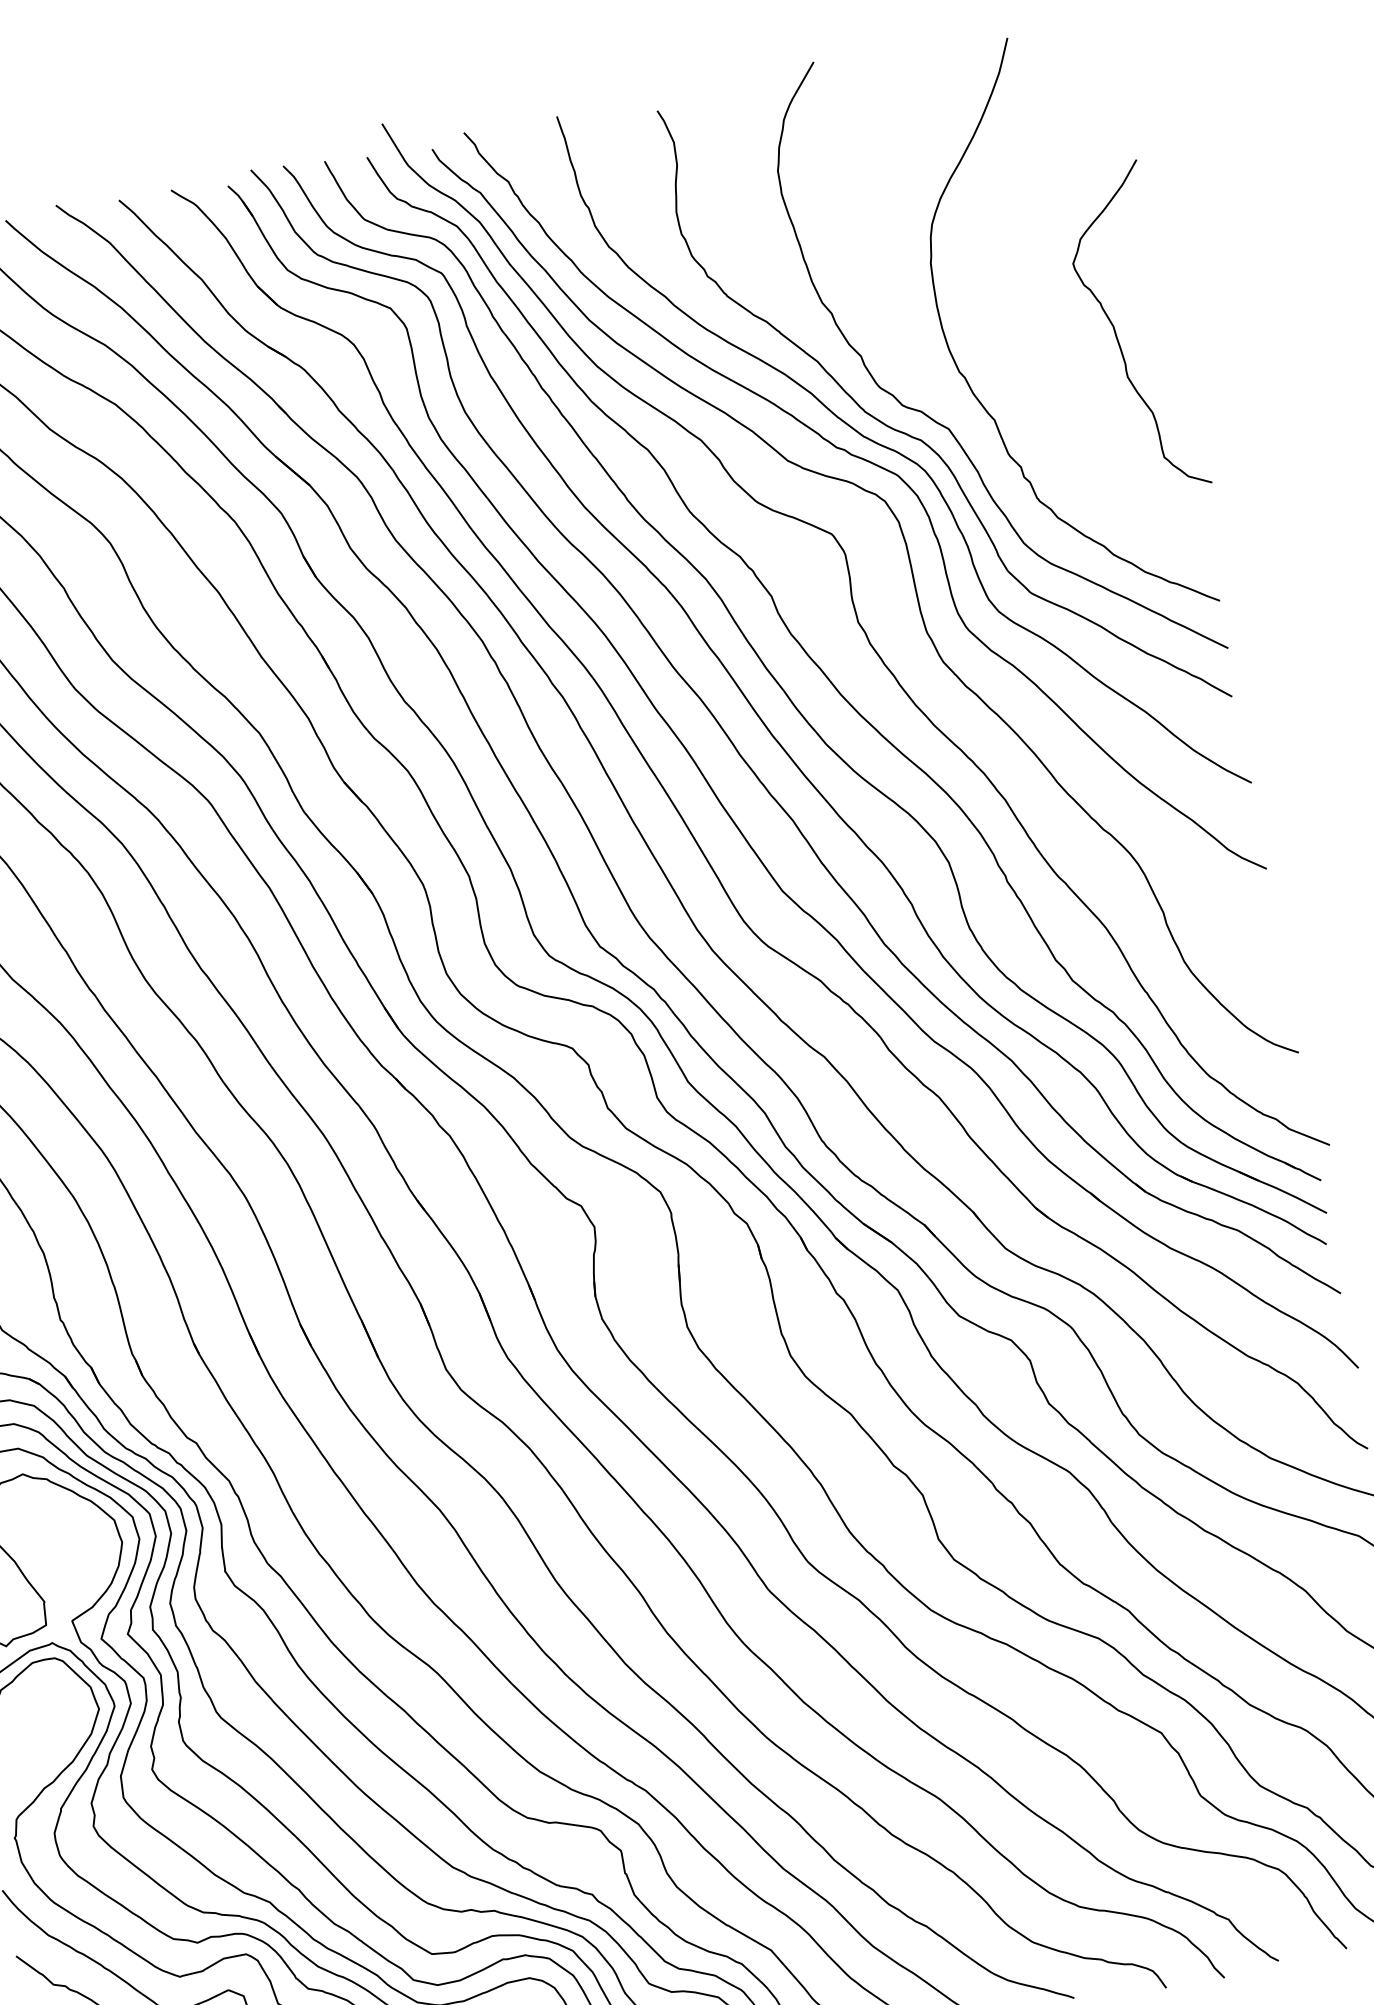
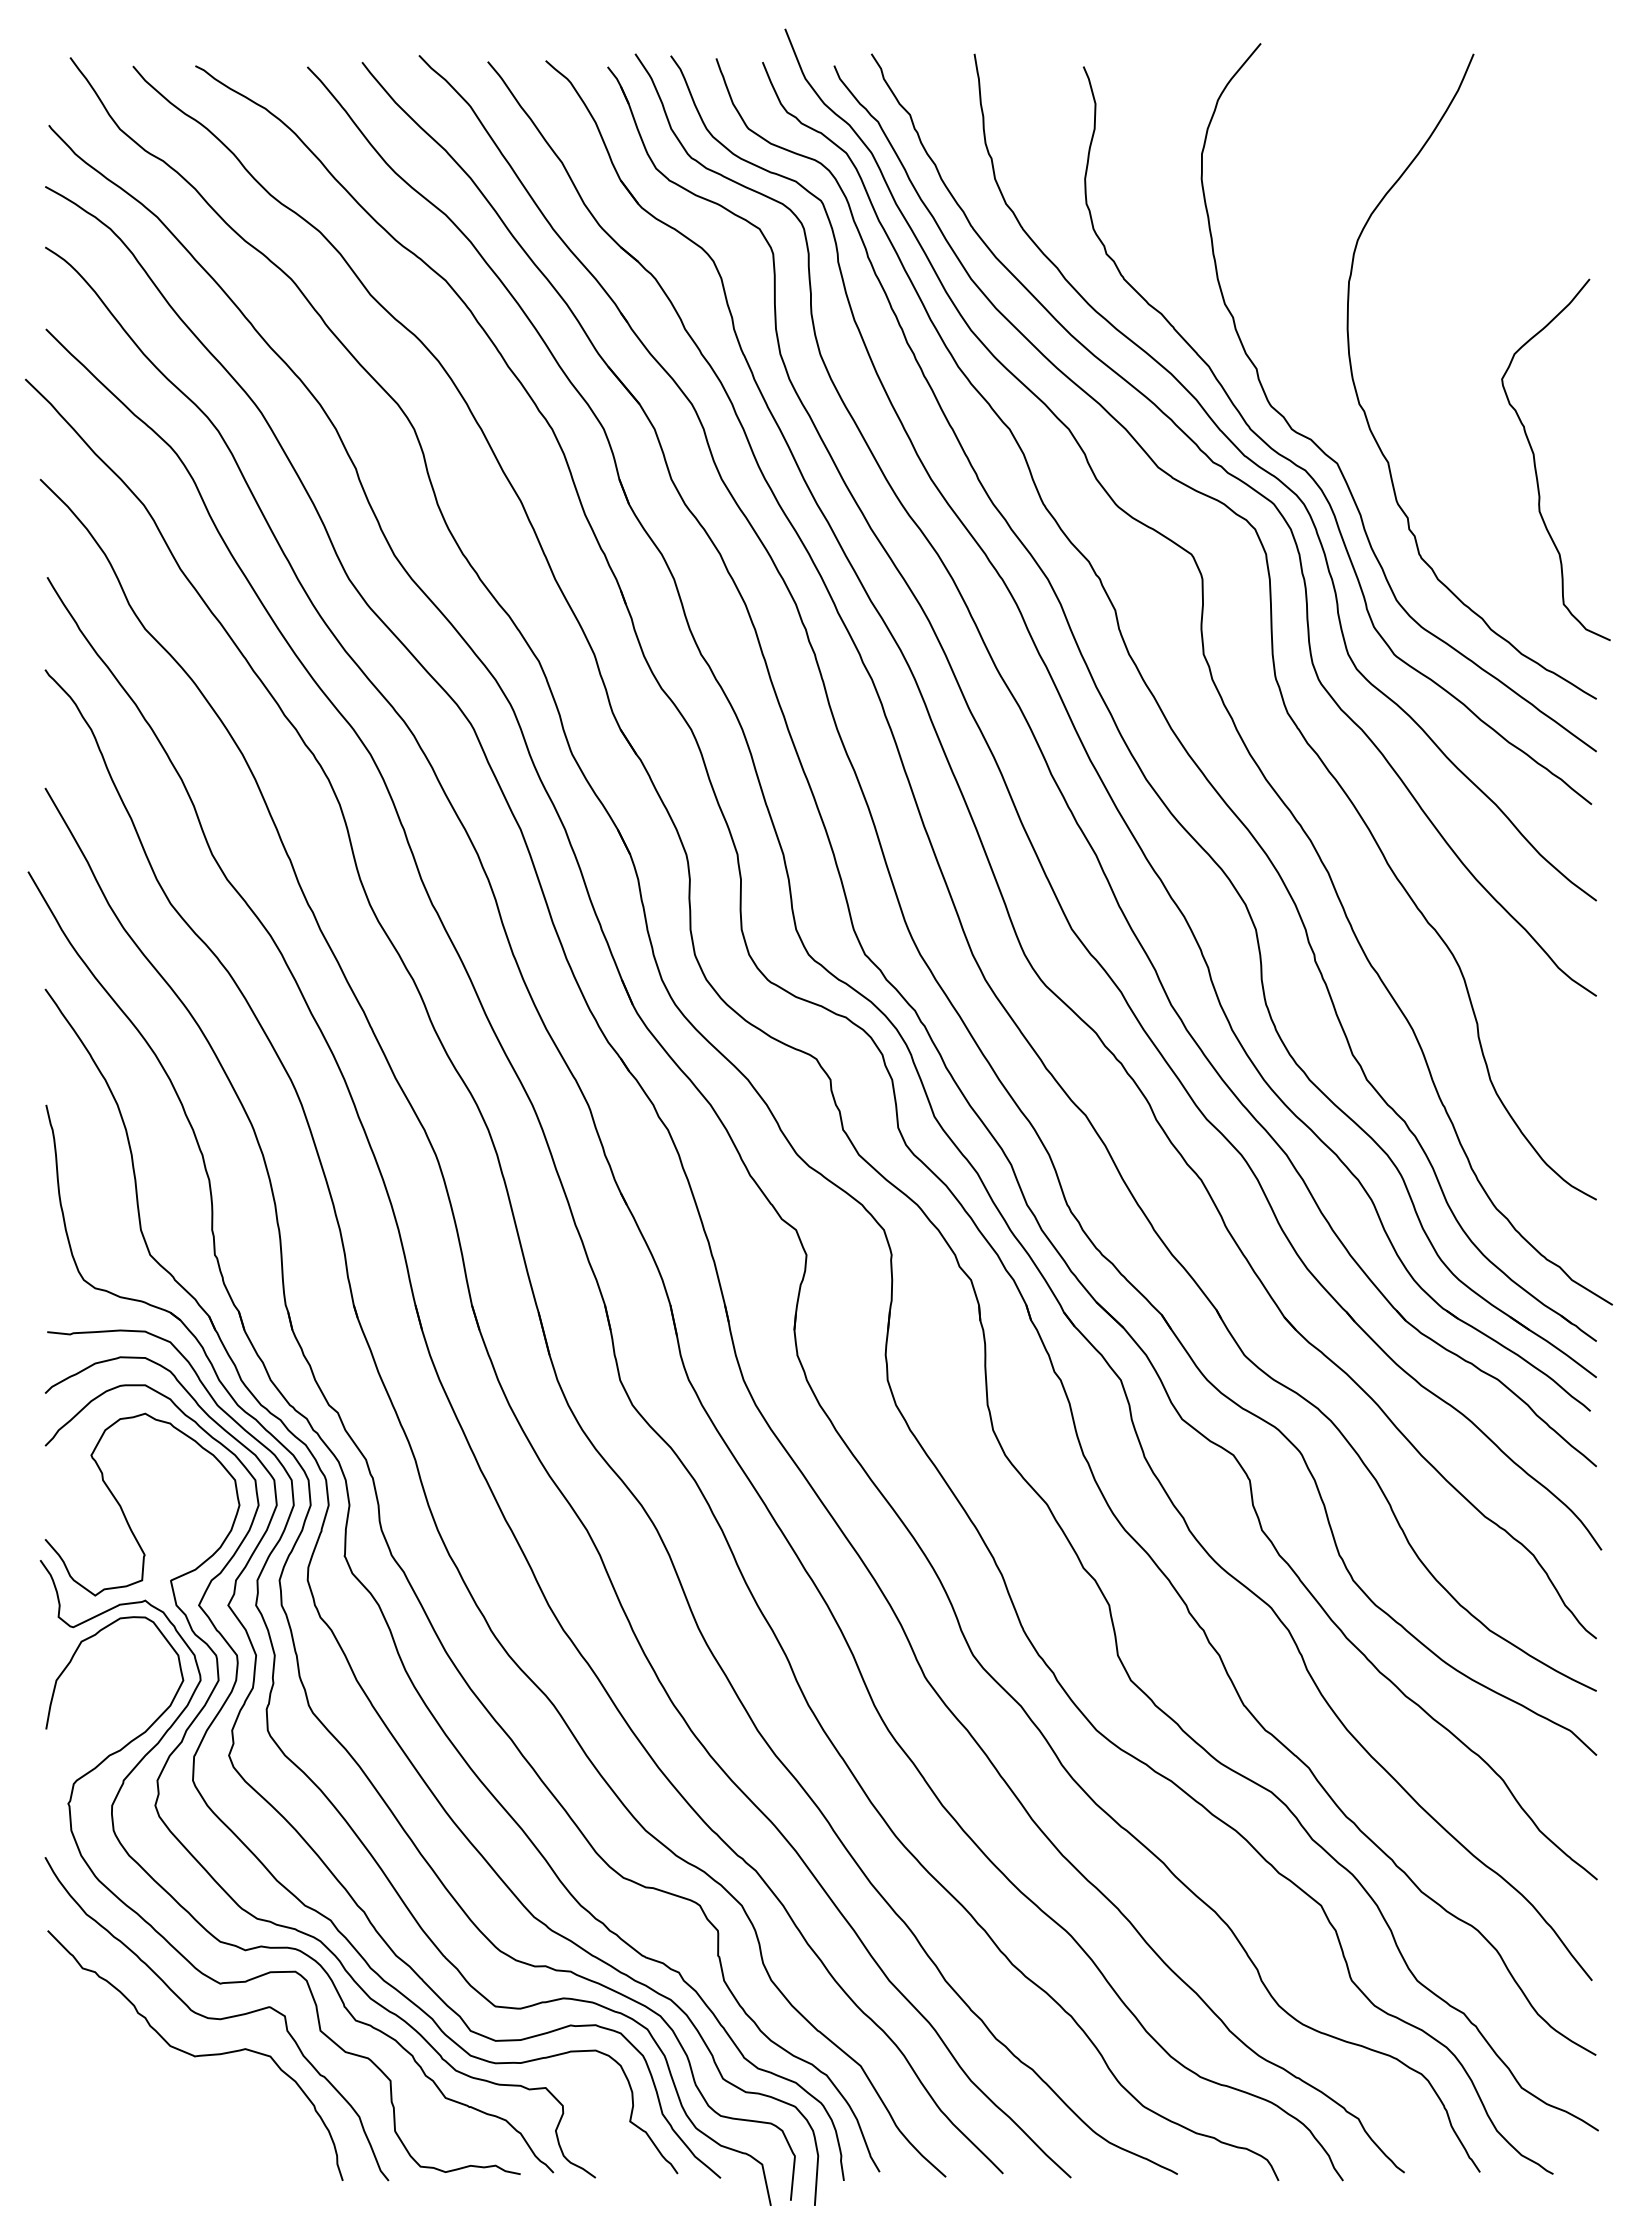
curve: (1116, 331) -> (1535, 459), moved

